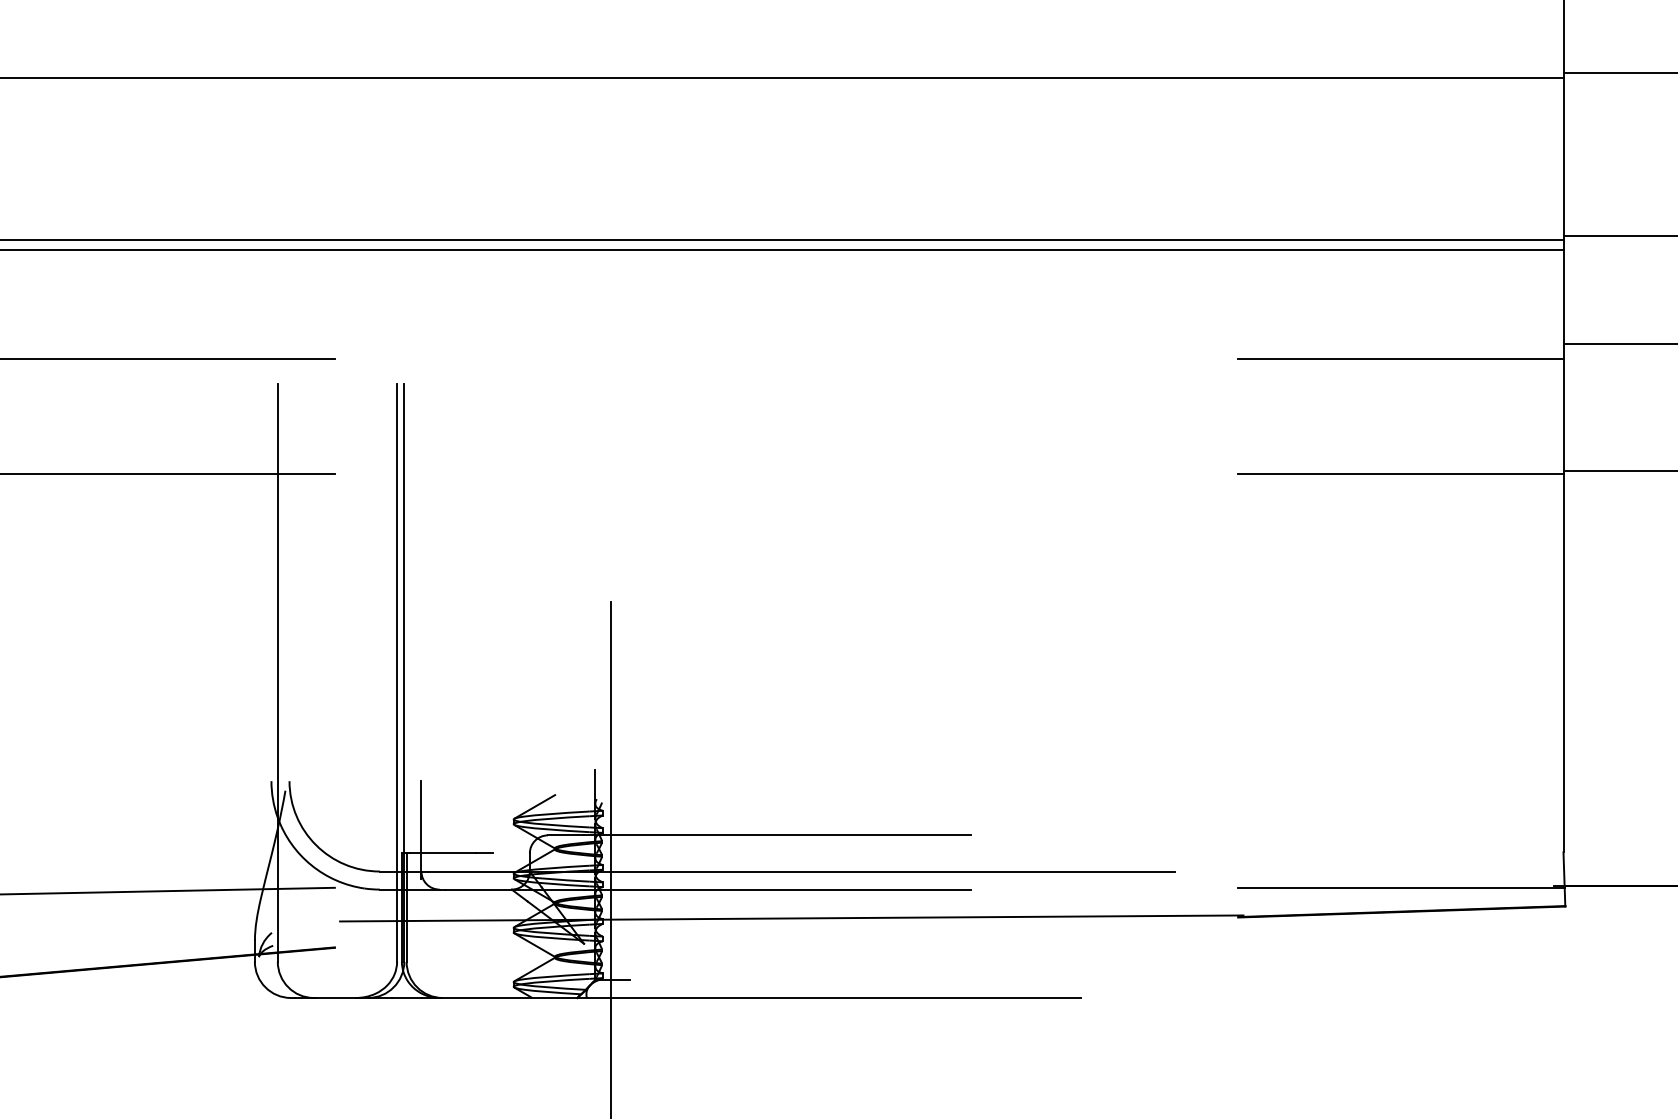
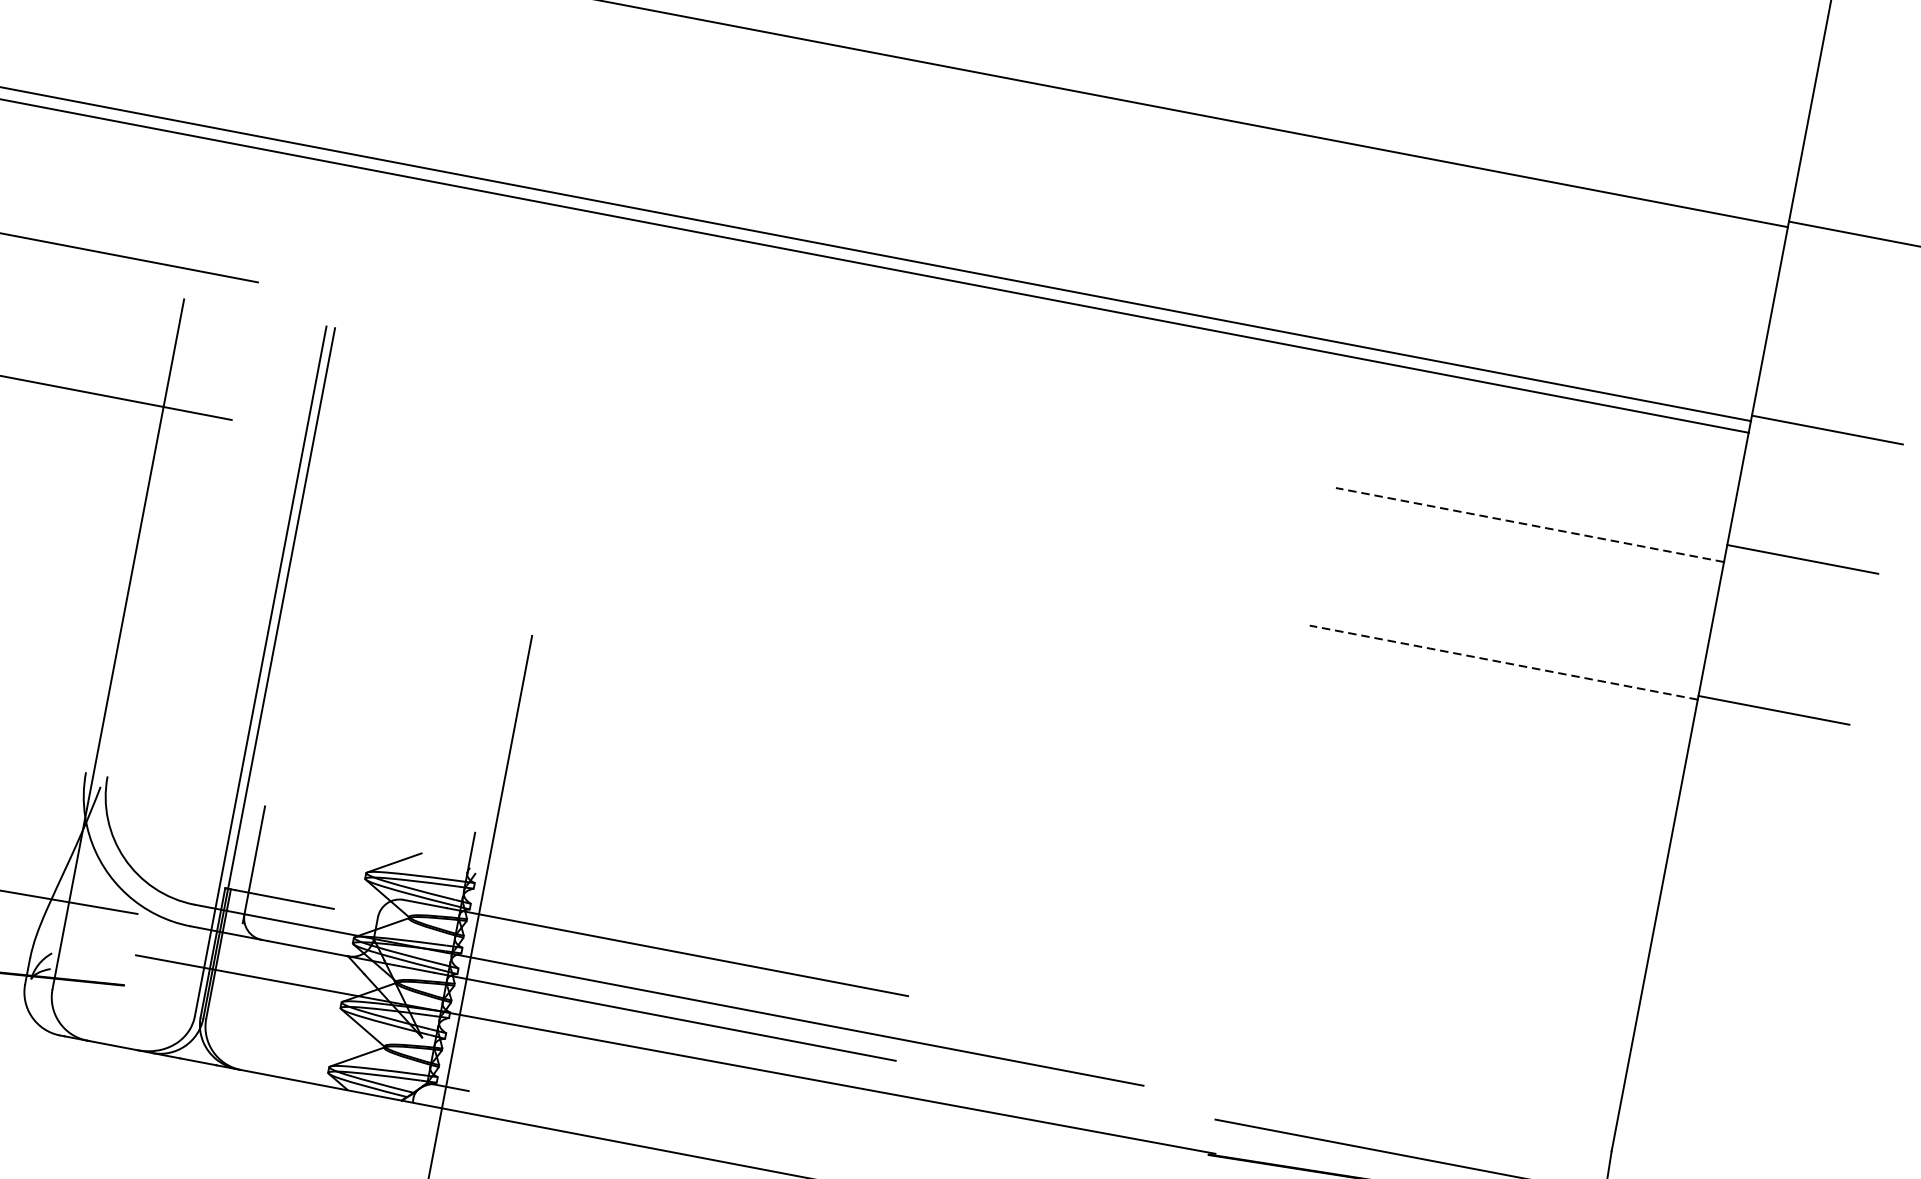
line: (1400, 358) -> (1529, 524), solid -> dashed
line: (1400, 473) -> (1503, 662), solid -> dashed

